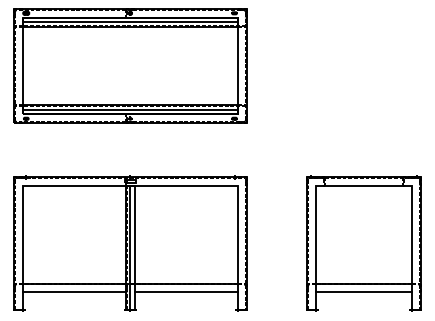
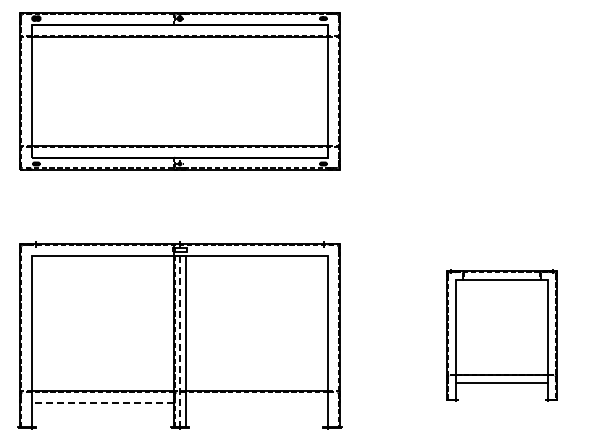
line: (130, 22) -> (179, 31), removed
line: (130, 109) -> (179, 151), removed
part: (363, 243) -> (501, 335), size x0.7
line: (130, 247) -> (179, 341), solid -> dashed
line: (74, 292) -> (102, 403), solid -> dashed
line: (185, 292) -> (256, 403), removed

